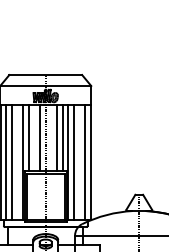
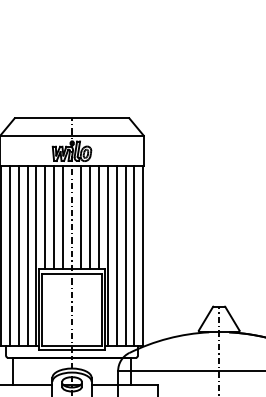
line: (34, 138) -> (54, 218), added
line: (51, 138) -> (81, 218), added
line: (17, 162) -> (27, 255), added
line: (79, 162) -> (125, 255), added

